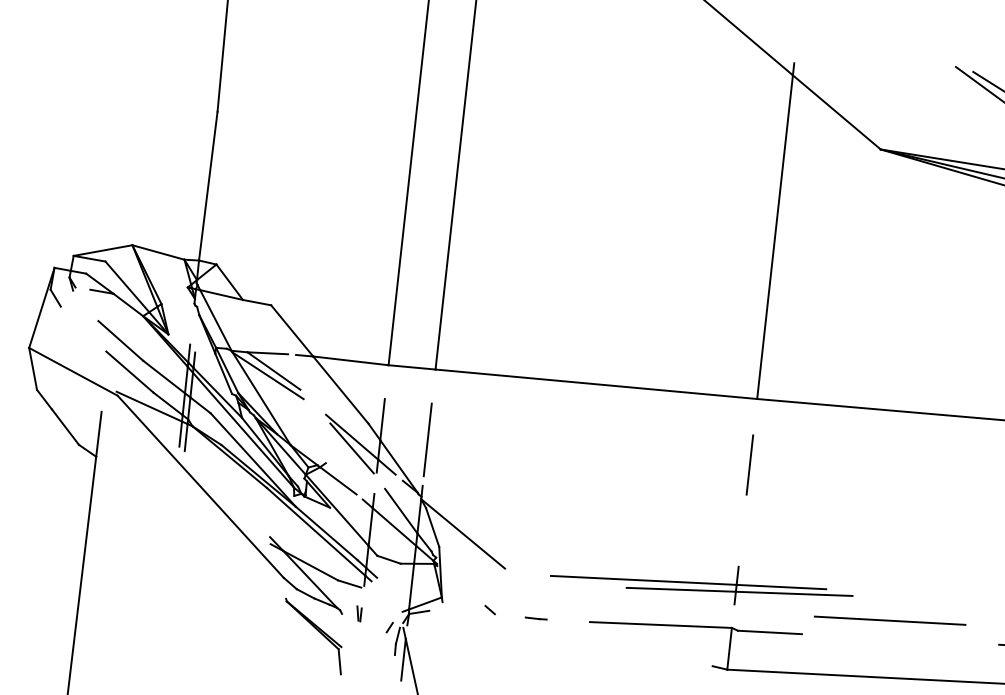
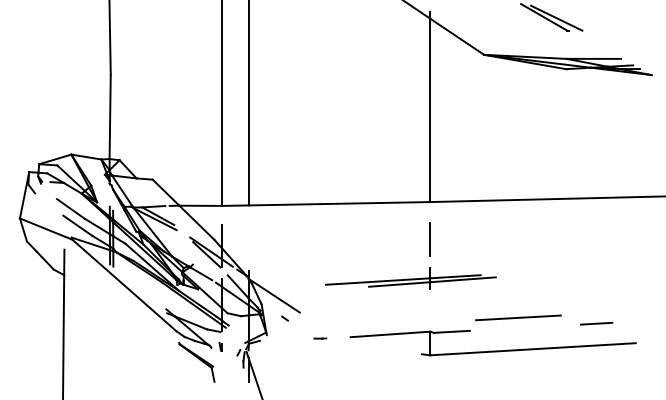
line: (427, 438) -> (248, 244), removed
part: (701, 581) -> (410, 278), moved
line: (489, 609) -> (284, 318), moved

